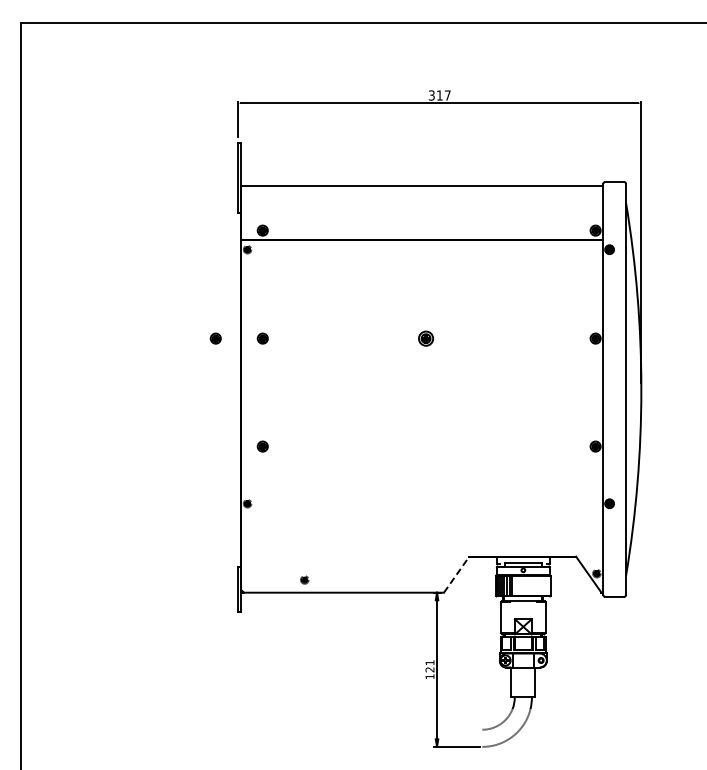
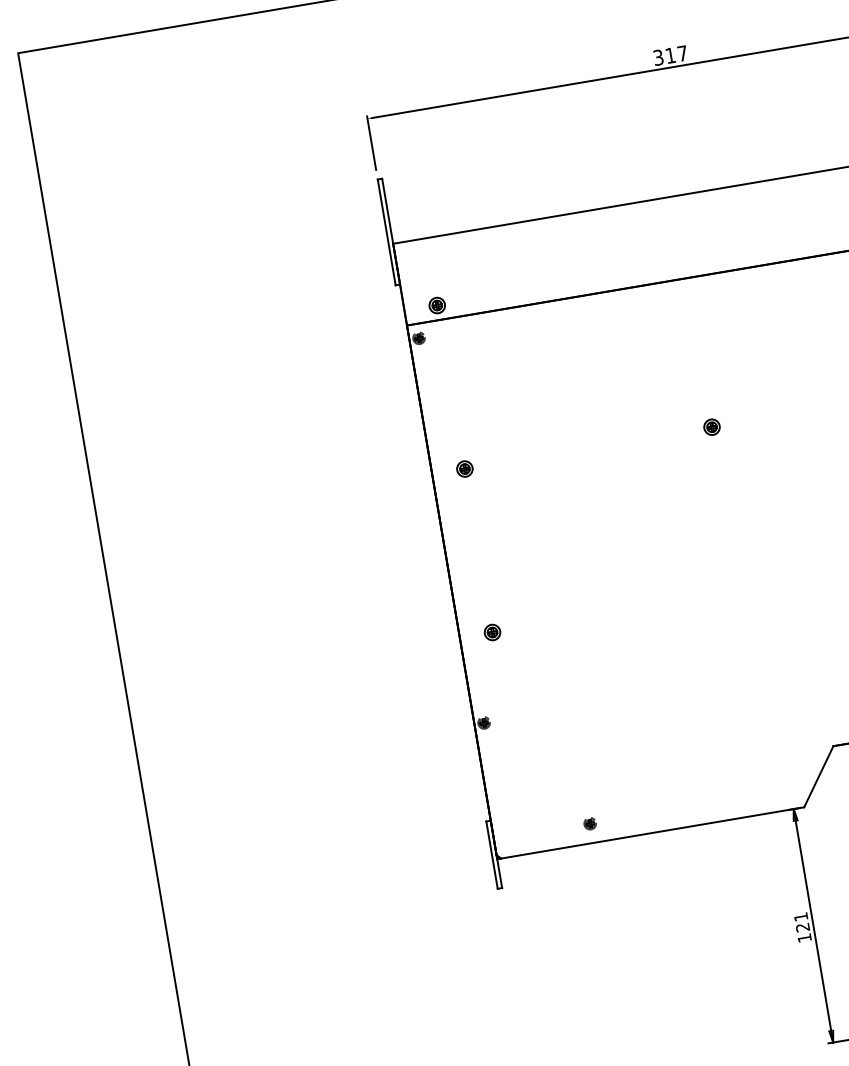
part: (215, 338) -> (393, 480), removed
part: (425, 338) -> (711, 427), size x0.71
line: (456, 574) -> (818, 776), dashed -> solid

